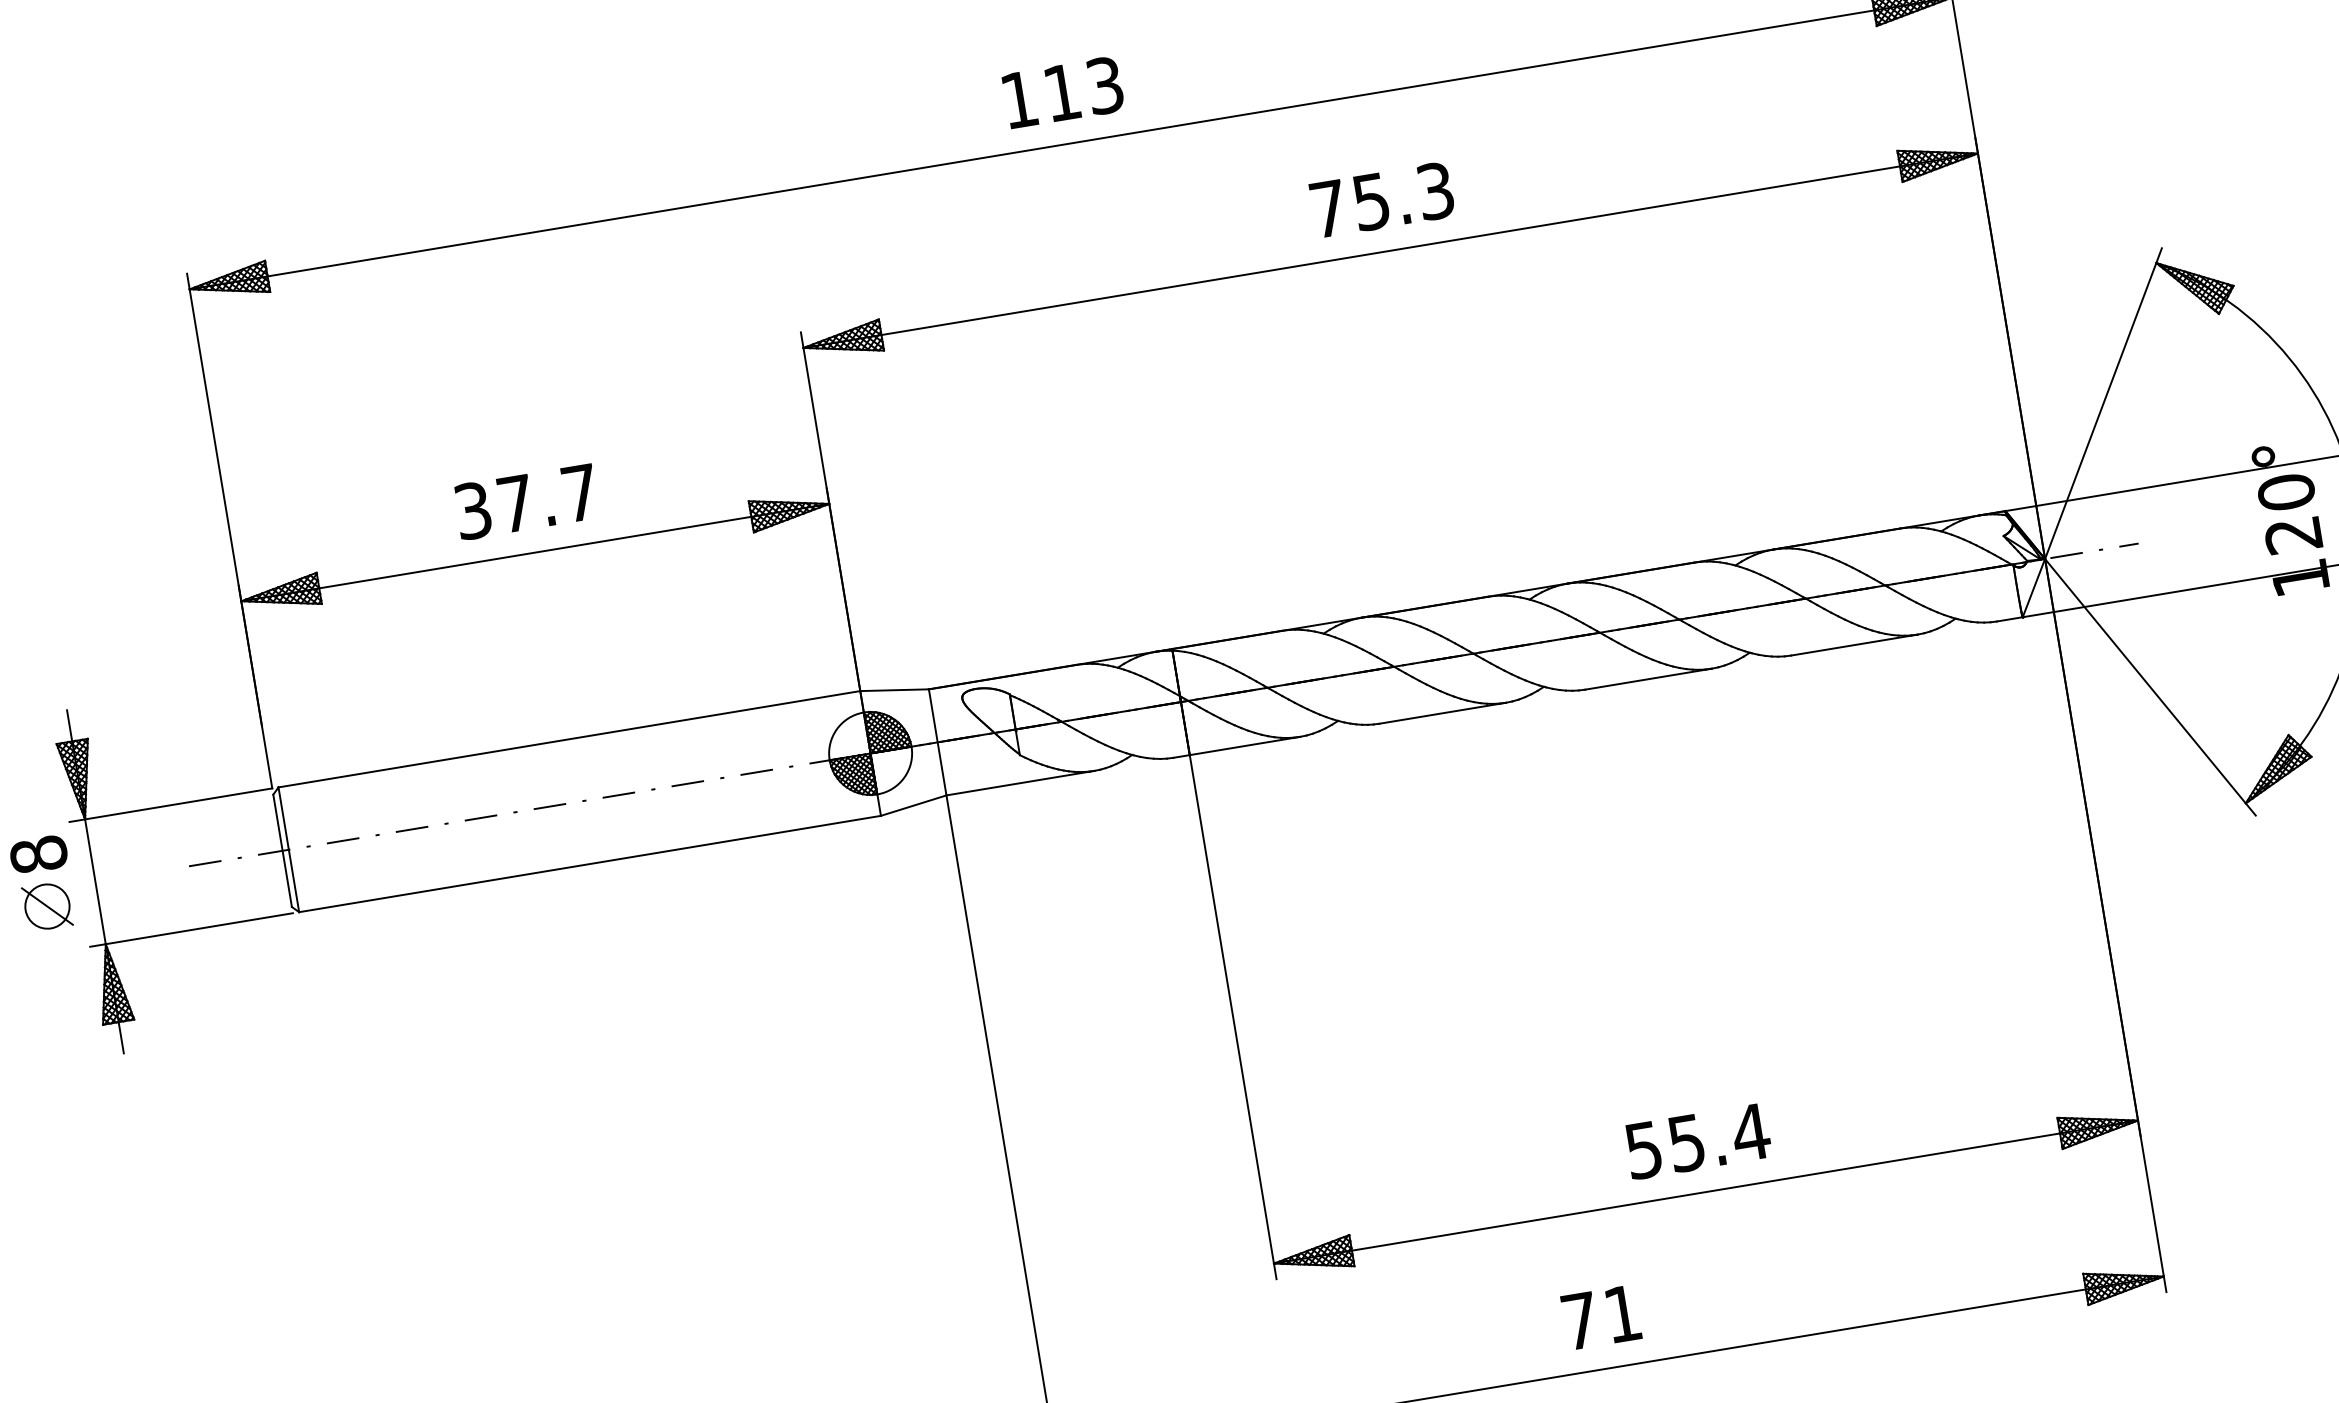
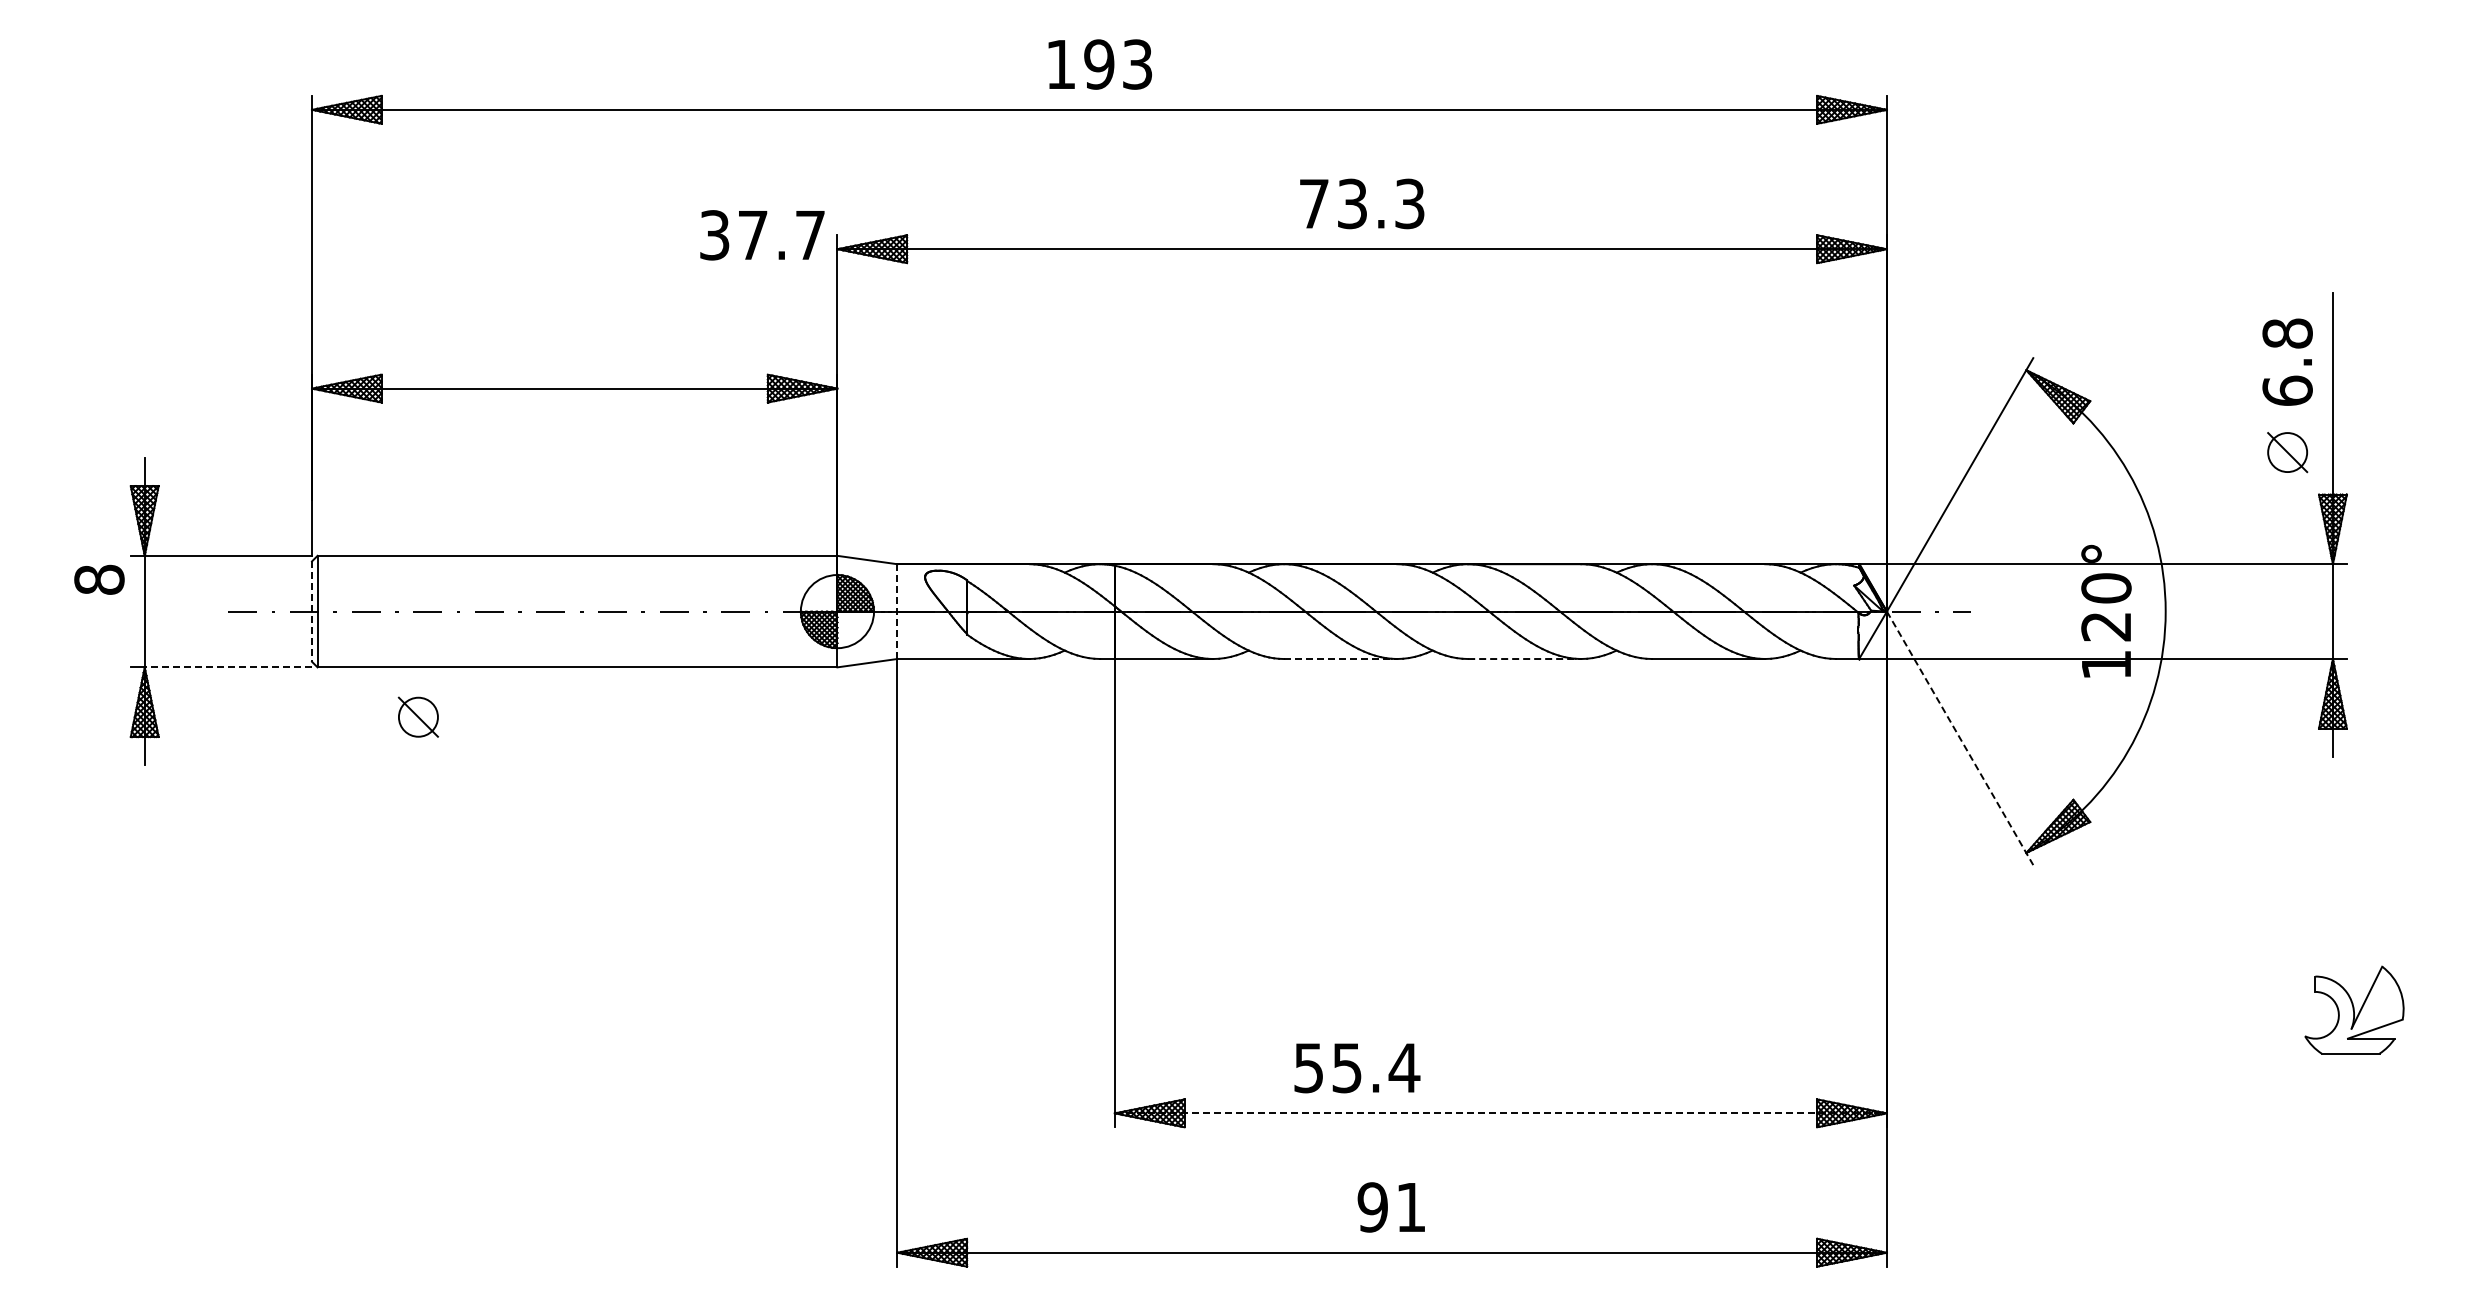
text: (1062, 92) -> (1099, 64), 113 -> 193
text: (1371, 201) -> (1352, 203), 75.3 -> 73.3
text: (526, 502) -> (762, 235), moved
line: (1648, 679) -> (1524, 659), solid -> dashed
line: (2150, 687) -> (1960, 738), solid -> dashed
line: (1442, 713) -> (1340, 659), solid -> dashed
line: (937, 742) -> (897, 611), solid -> dashed
line: (283, 851) -> (312, 612), solid -> dashed
part: (46, 905) -> (417, 716), moved
line: (199, 928) -> (228, 667), solid -> dashed
text: (1698, 1141) -> (1357, 1068), moved
line: (1706, 1192) -> (1501, 1113), solid -> dashed
text: (1579, 1321) -> (1372, 1207), 71 -> 91

